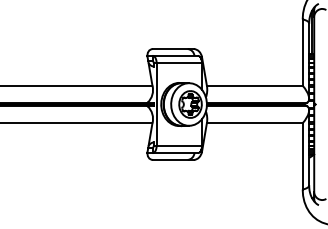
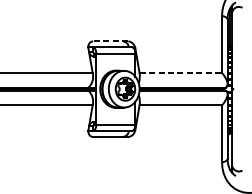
line: (172, 49) -> (109, 41), solid -> dashed
line: (254, 85) -> (180, 72), solid -> dashed

